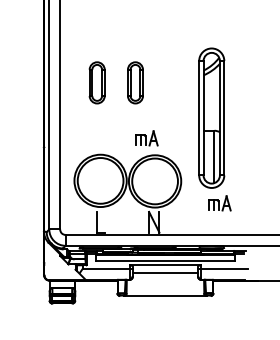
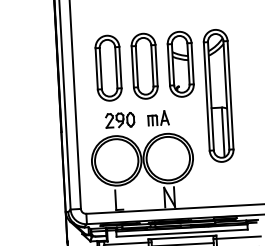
part: (96, 82) -> (107, 67), size x1.67
part: (135, 82) -> (144, 65), size x1.67
part: (173, 82) -> (180, 64), added
part: (106, 138) -> (120, 120), added
part: (219, 203) -> (230, 176), removed

